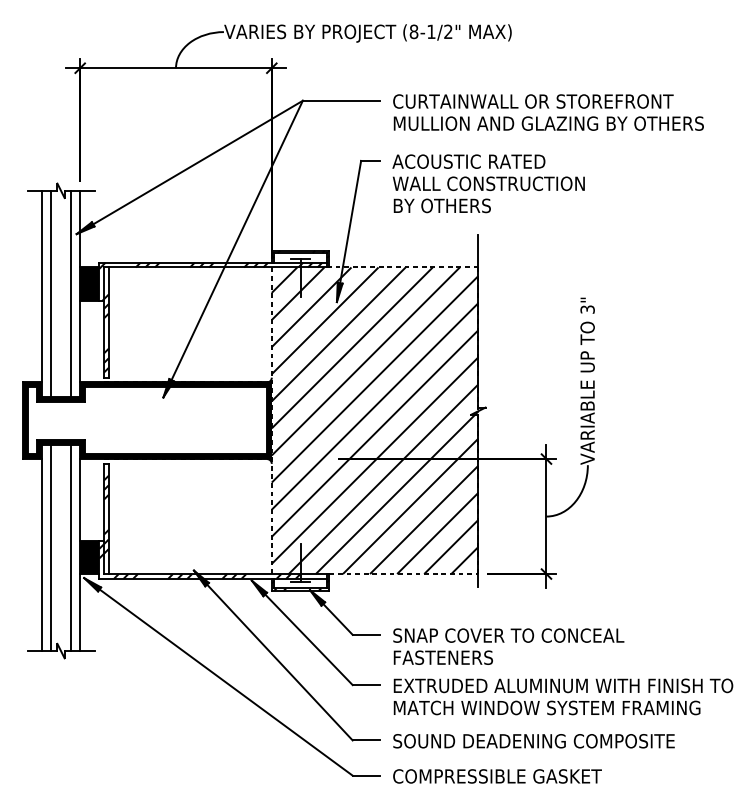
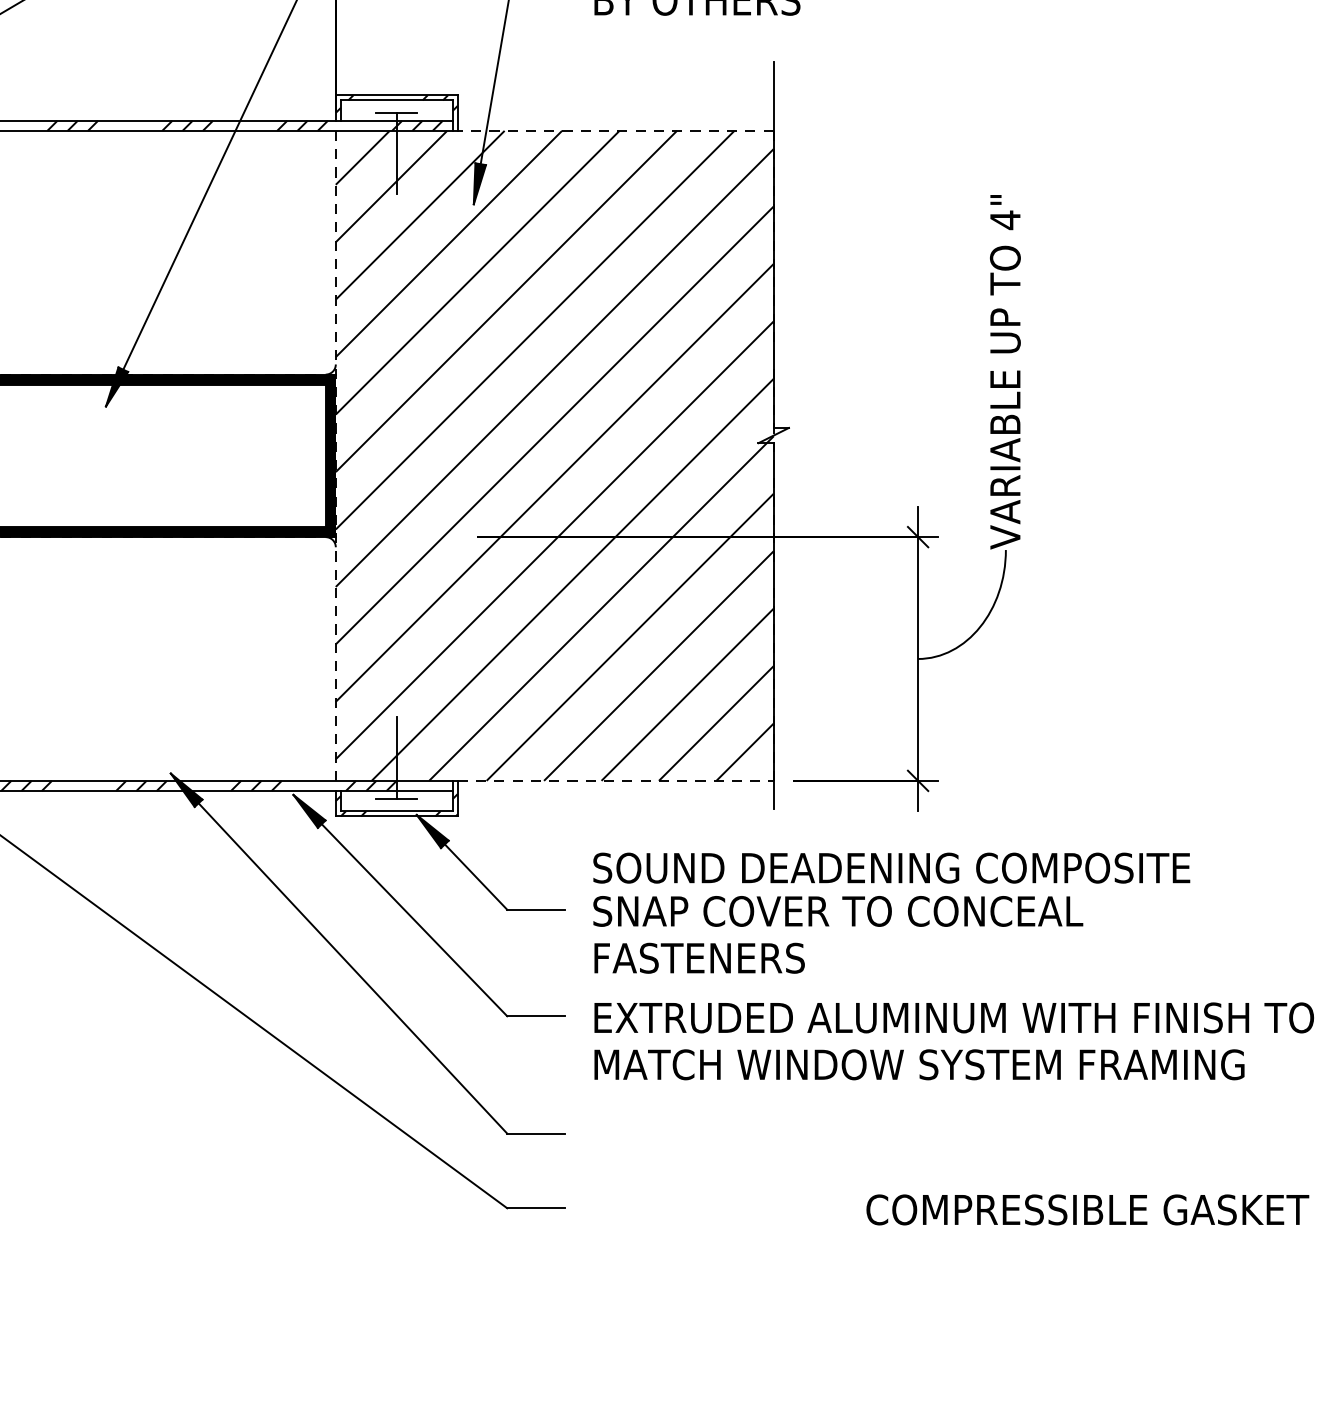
text: (587, 309) -> (1005, 219), 3" -> 4"
text: (533, 741) -> (890, 868), moved
text: (497, 776) -> (1087, 1210), moved

